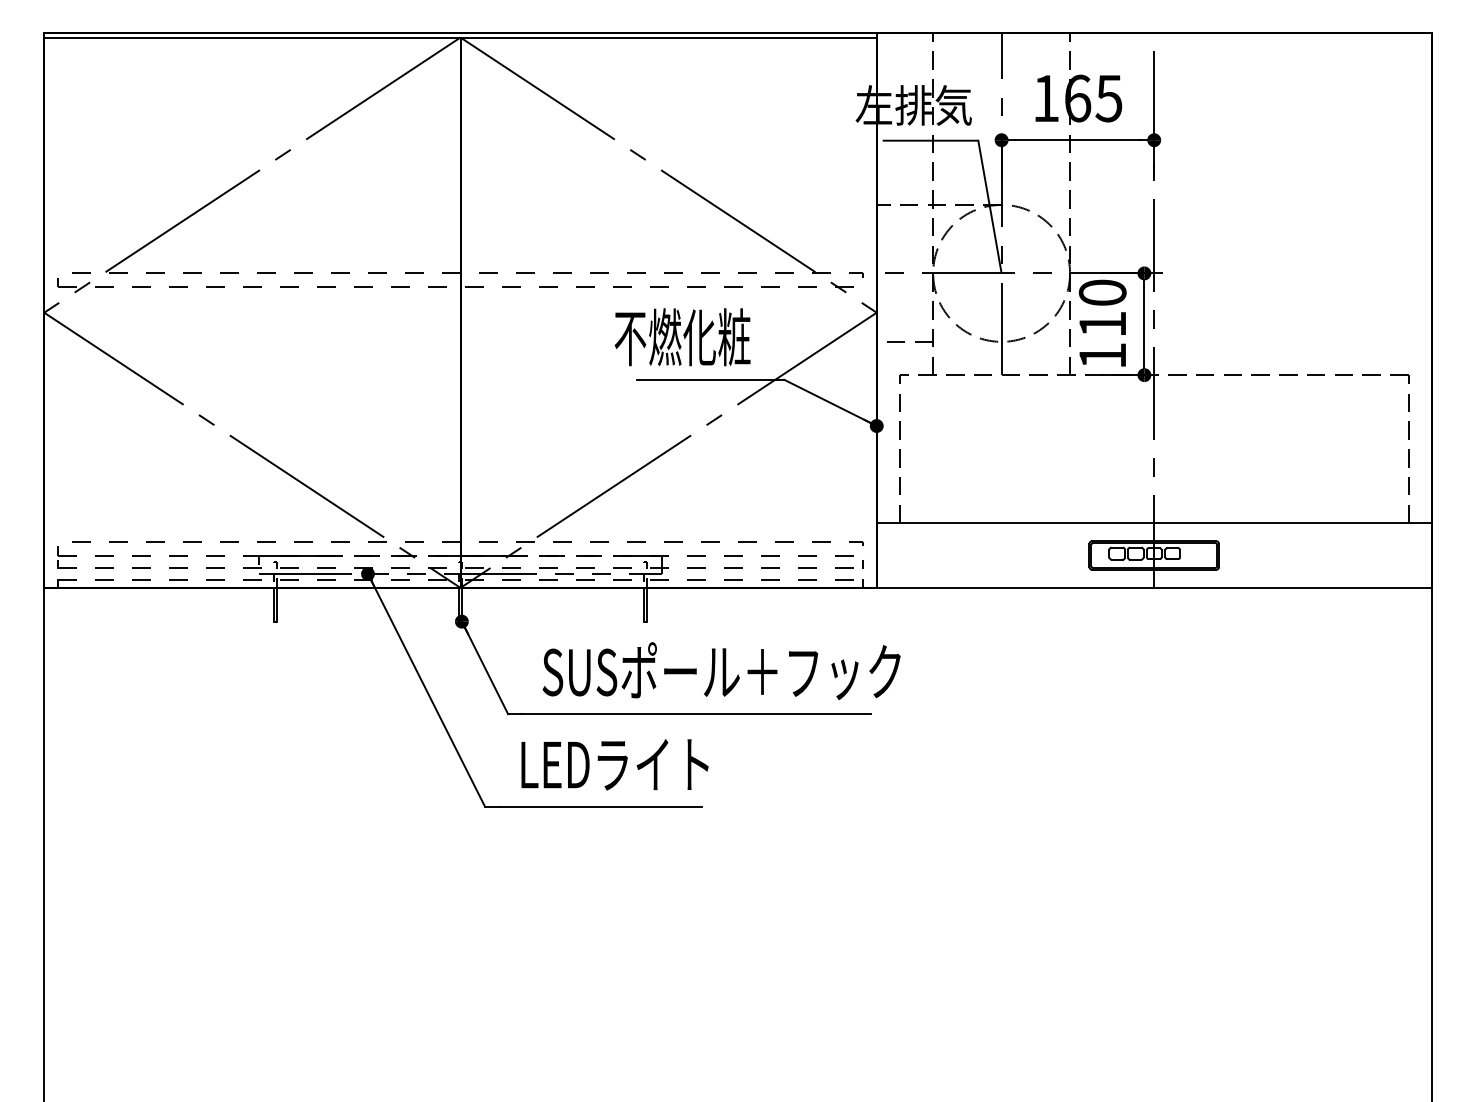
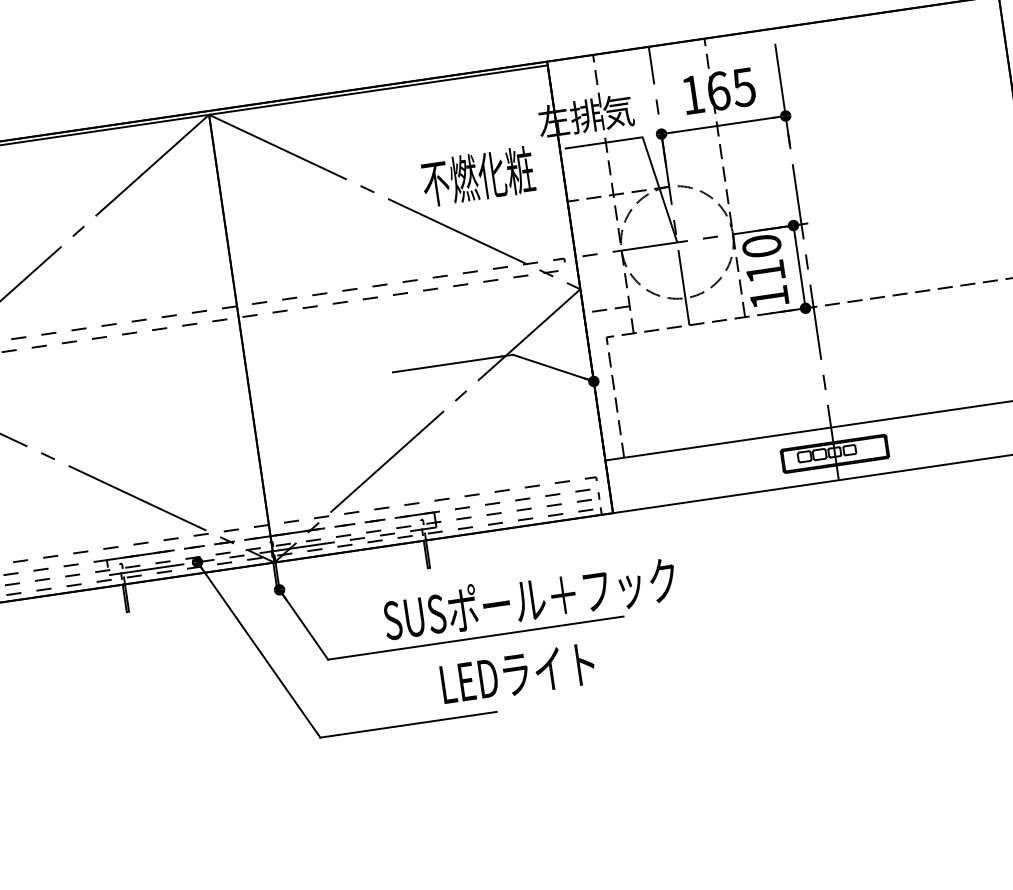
text: (682, 337) -> (478, 176), moved
text: (721, 670) -> (529, 598), moved
text: (614, 764) -> (517, 673), moved

